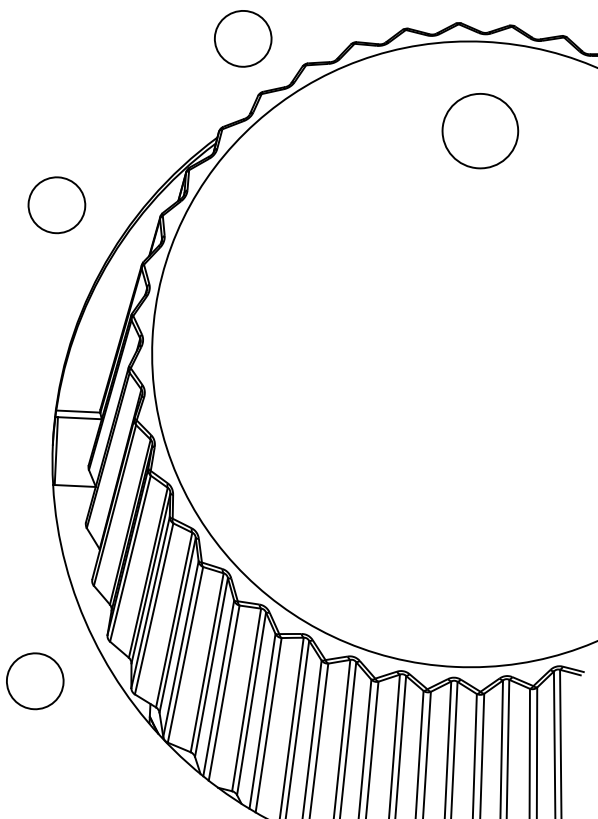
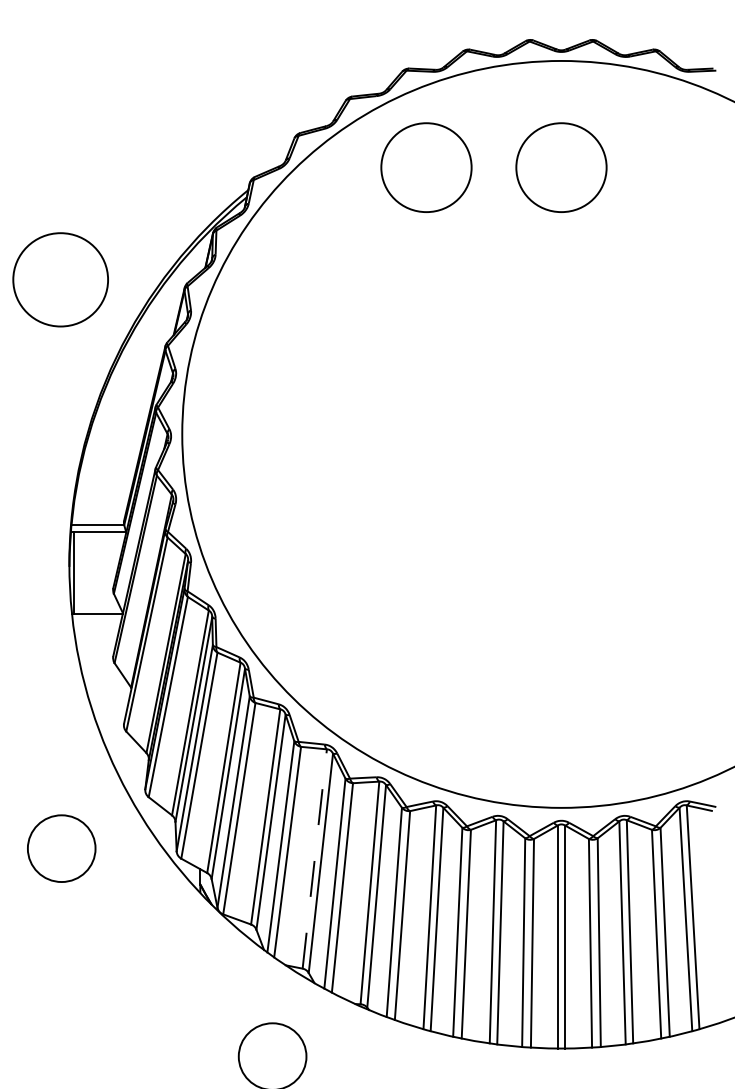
part: (243, 38) -> (273, 70), removed
part: (367, 125) -> (426, 167), added
part: (56, 204) -> (60, 279), size x1.4
line: (246, 699) -> (314, 858), solid -> dashed

